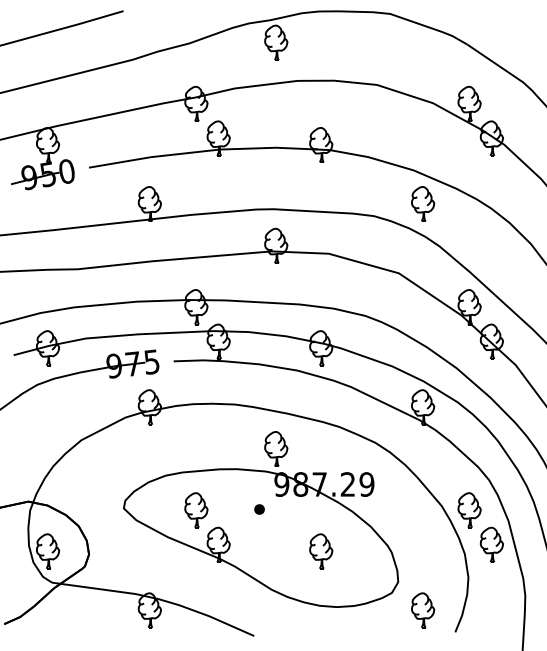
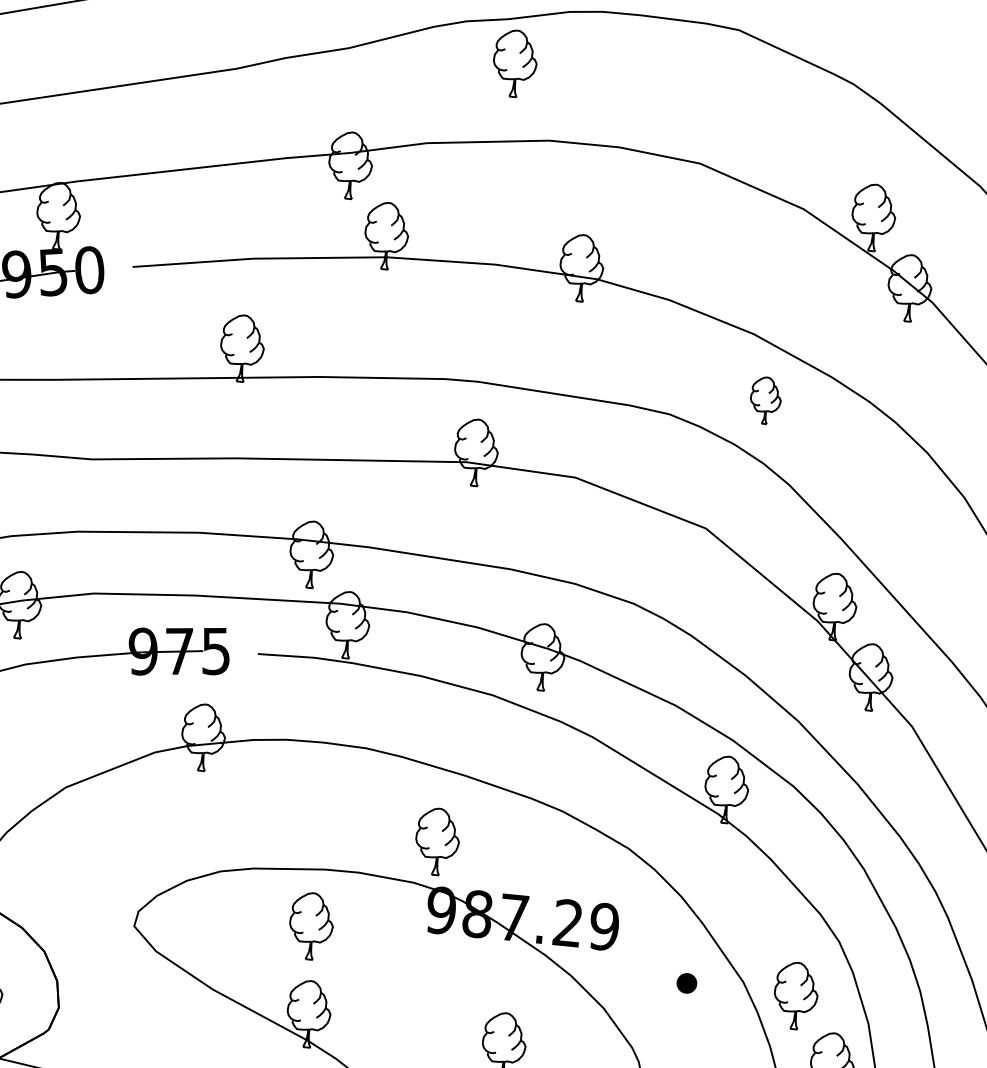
part: (423, 203) -> (766, 399), size x0.7
part: (259, 509) -> (686, 983), moved
part: (196, 510) -> (311, 926), moved

